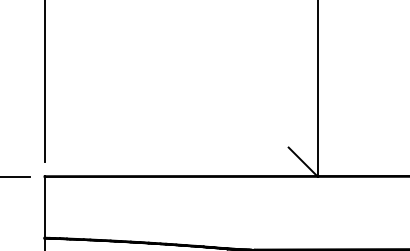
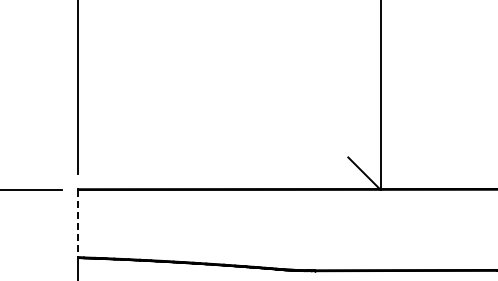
line: (44, 207) -> (78, 223), solid -> dashed

